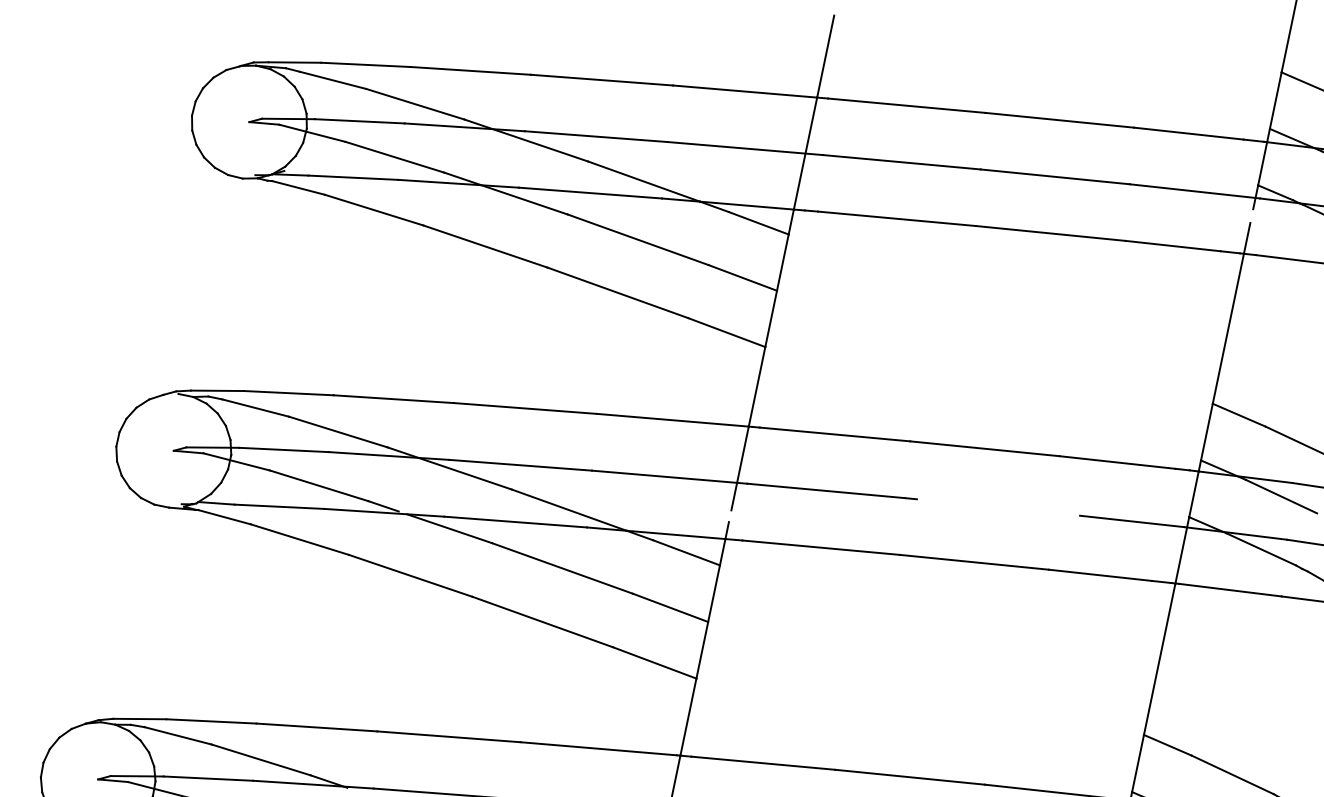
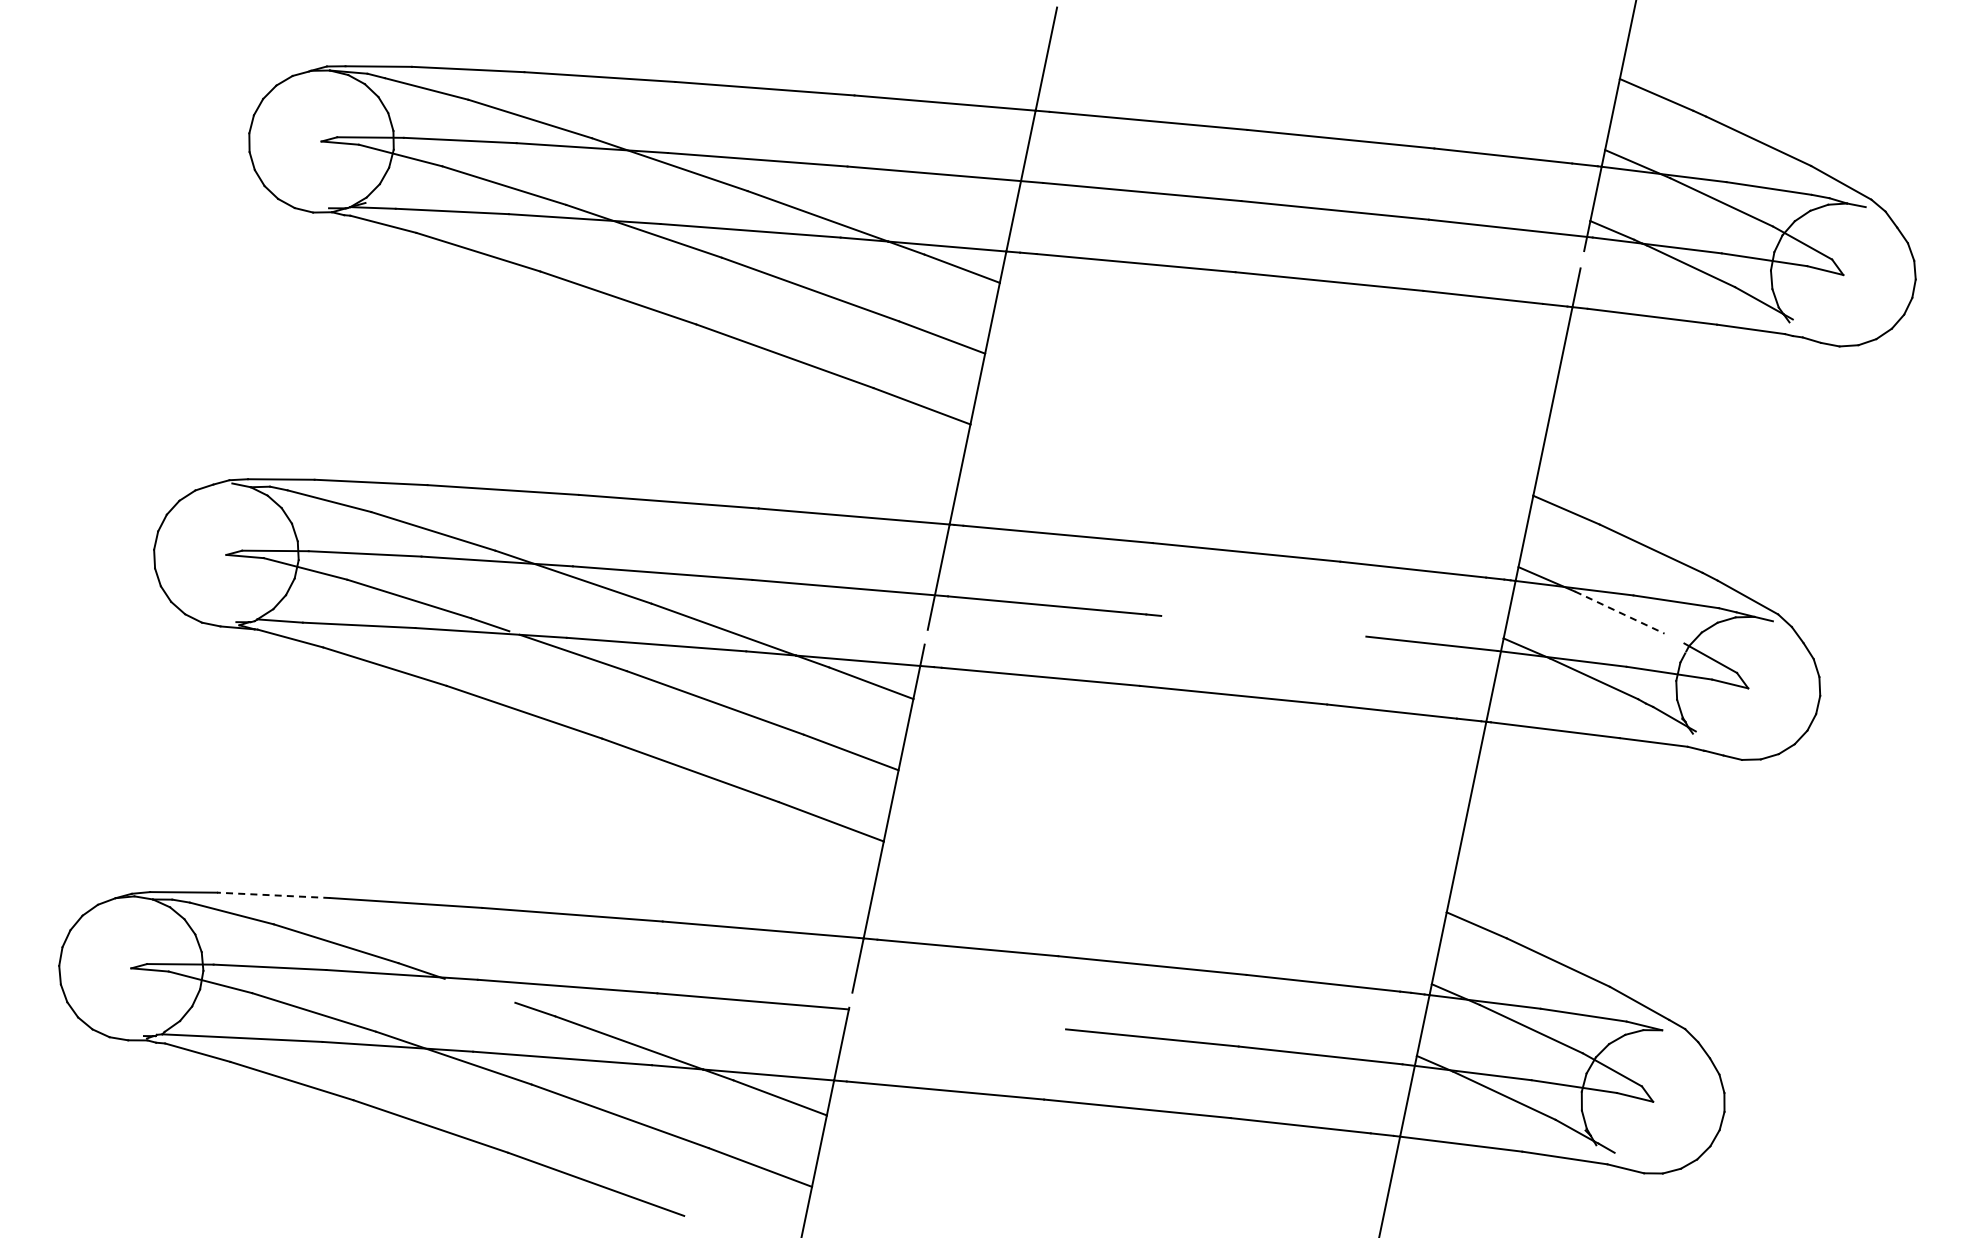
line: (1282, 496) -> (1620, 612), solid -> dashed
line: (211, 721) -> (273, 895), solid -> dashed

